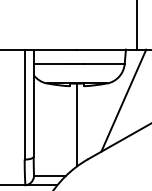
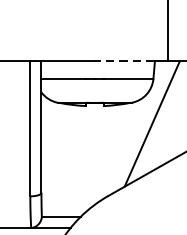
line: (101, 49) -> (124, 60), solid -> dashed
line: (77, 124) -> (95, 153), removed

